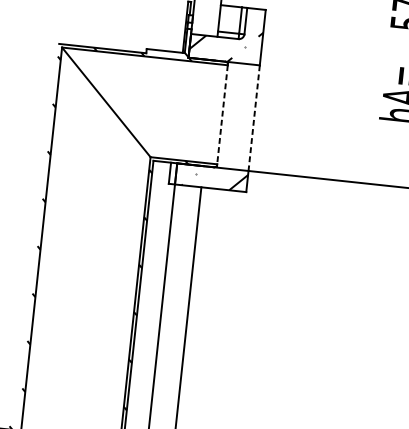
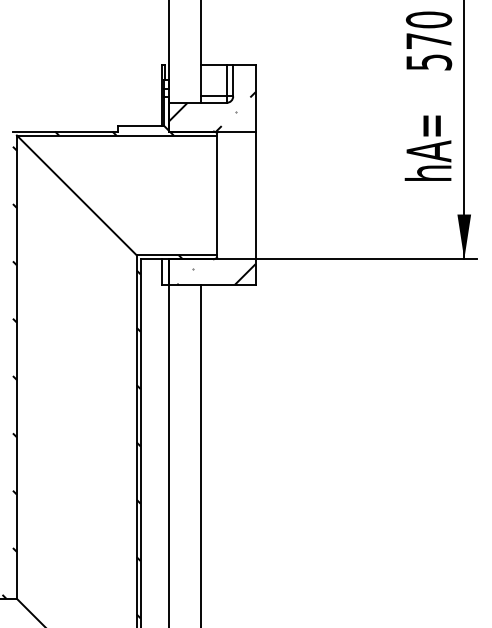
line: (222, 114) -> (217, 195), dashed -> solid
line: (254, 118) -> (255, 195), dashed -> solid

